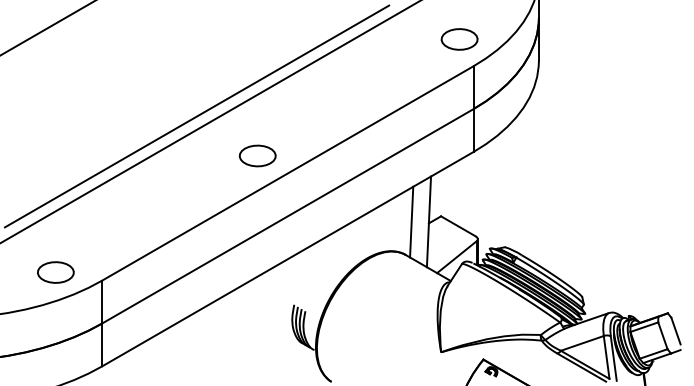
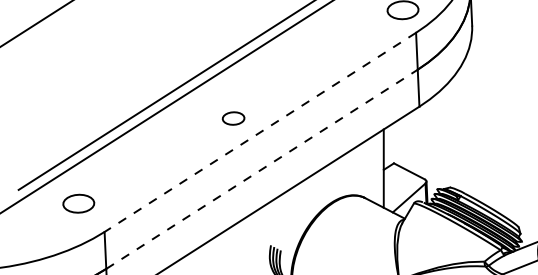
part: (257, 155) -> (233, 118), size x0.7
line: (287, 173) -> (259, 132), solid -> dashed
line: (288, 216) -> (262, 169), solid -> dashed
line: (411, 221) -> (368, 168), removed
part: (55, 272) -> (78, 203), moved

